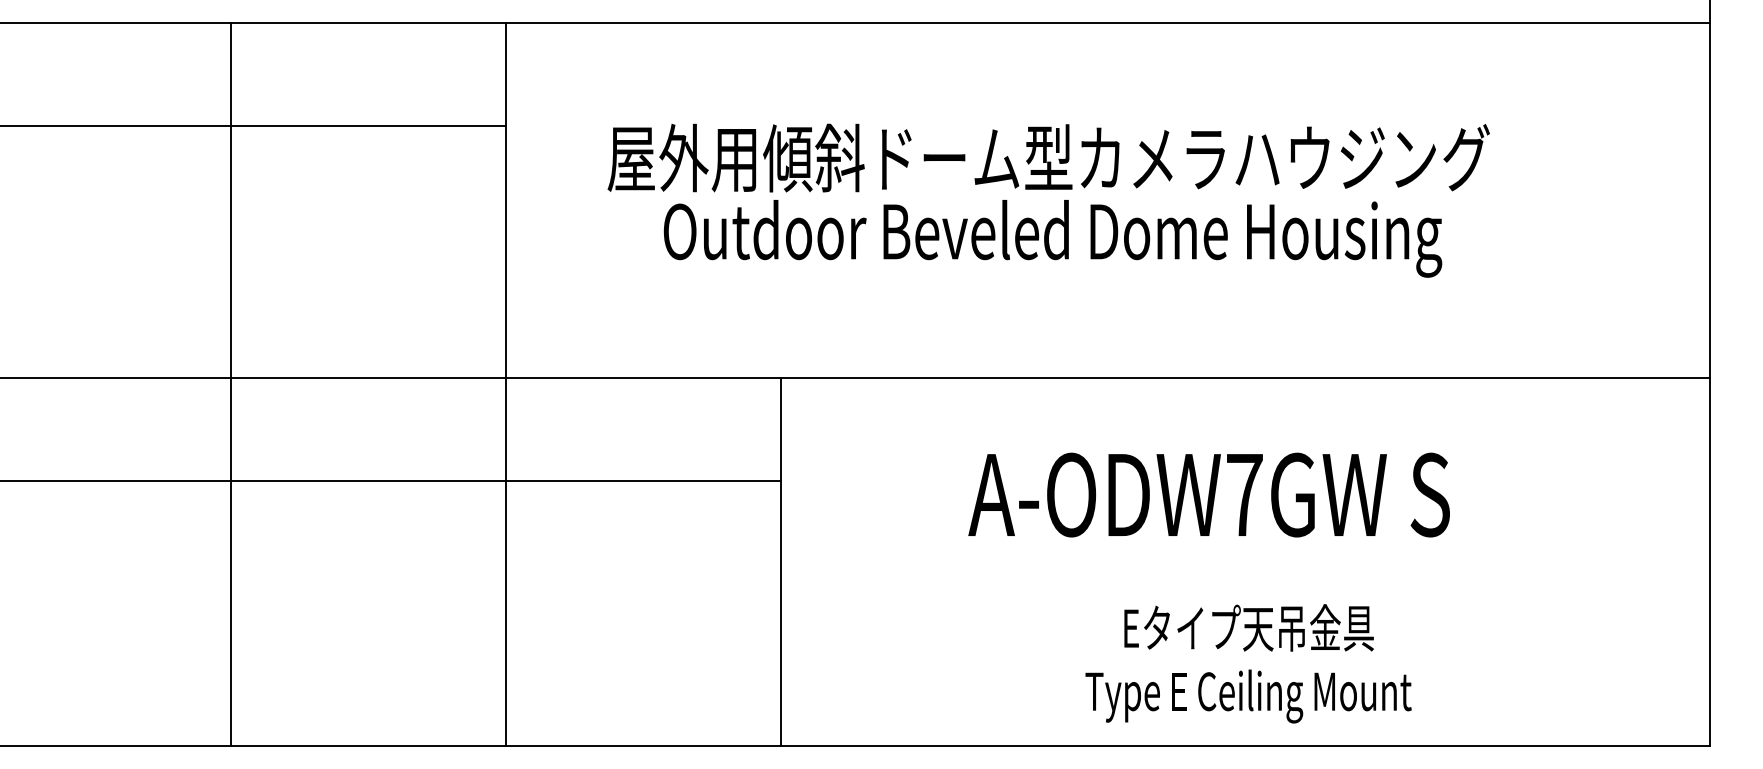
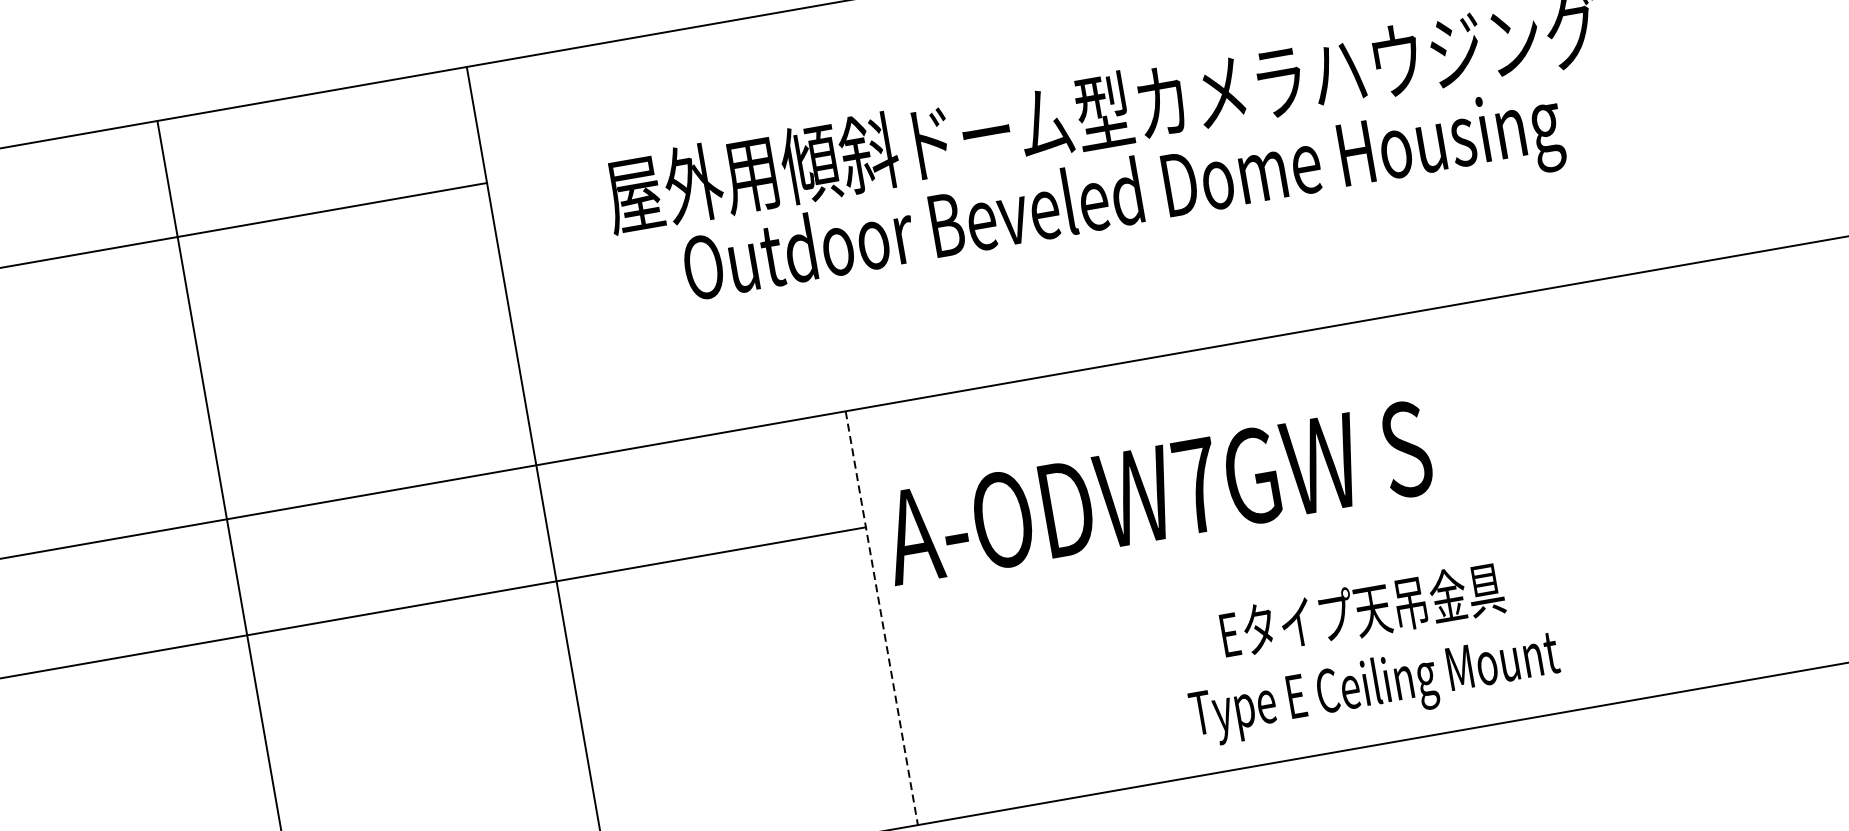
text: (1208, 494) -> (1156, 492), moved
line: (781, 562) -> (882, 619), solid -> dashed
text: (1248, 663) -> (1368, 651), moved

